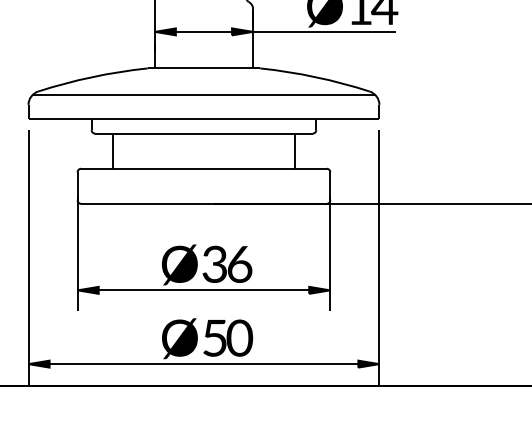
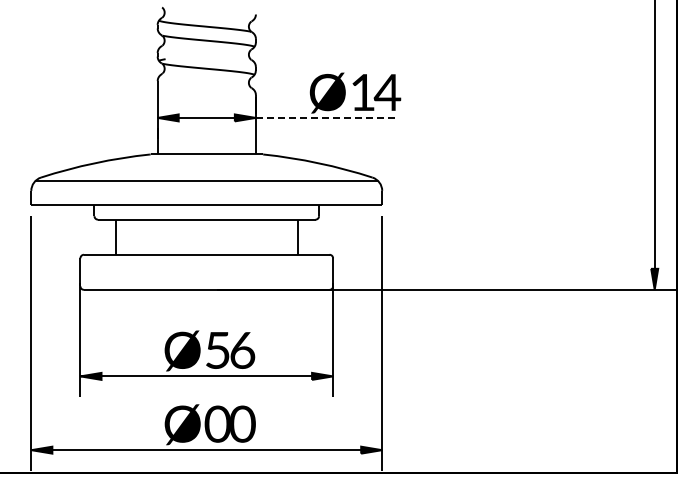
line: (324, 31) -> (327, 117), solid -> dashed
text: (214, 263) -> (217, 349), Ø3 -> Ø5
text: (214, 337) -> (217, 423), Ø5 -> Ø0

